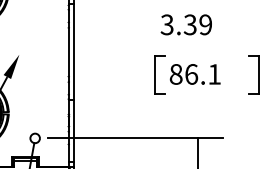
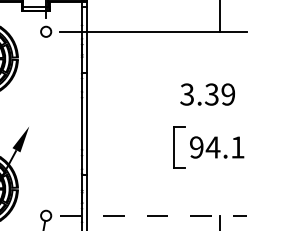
text: (184, 74) -> (205, 147), 86.1 -> 94.1
part: (253, 74) -> (279, 147), removed
line: (135, 138) -> (153, 215), solid -> dashed

